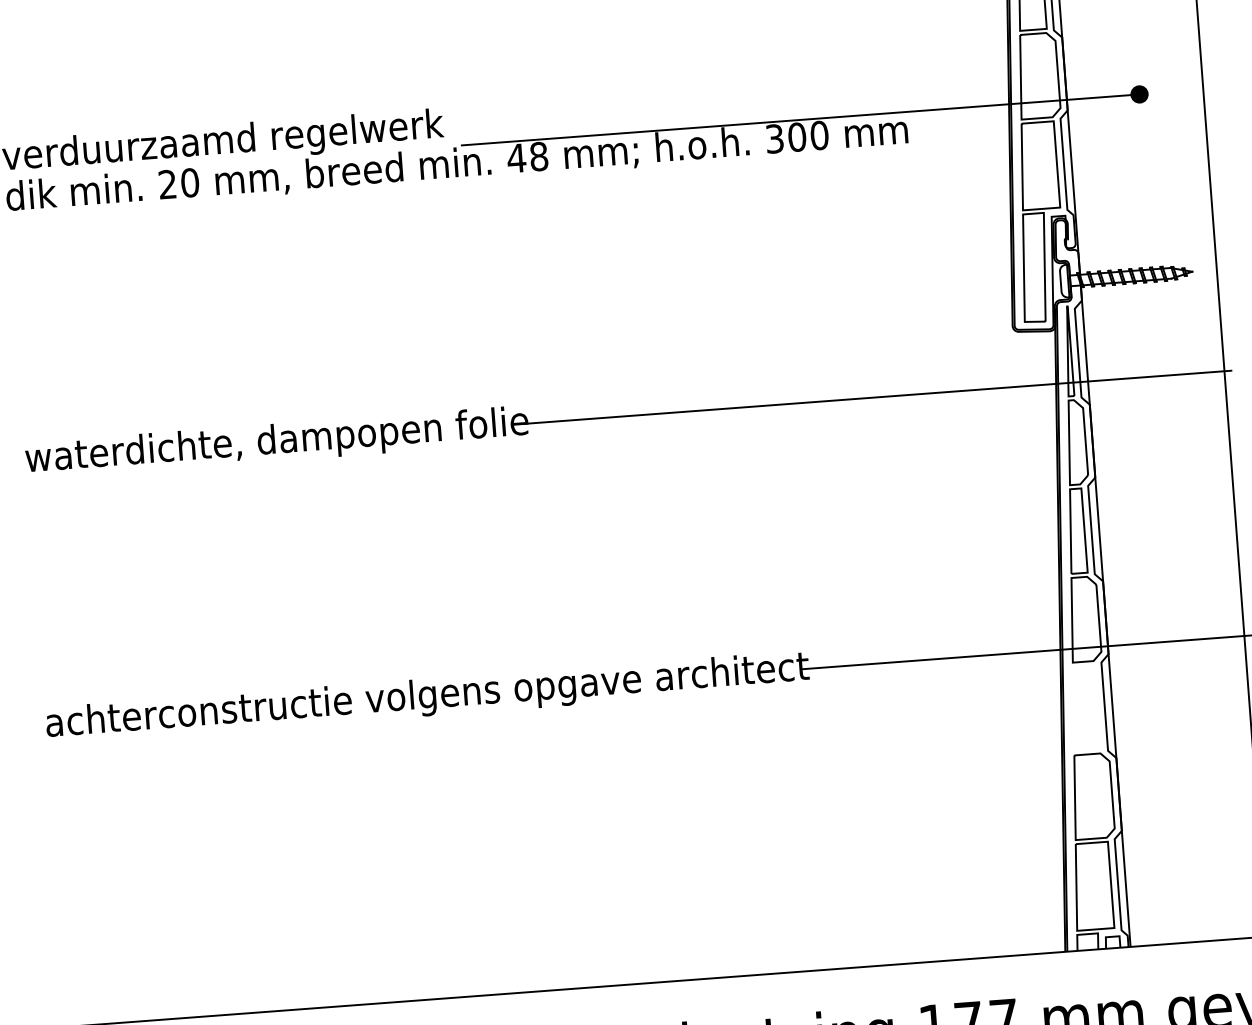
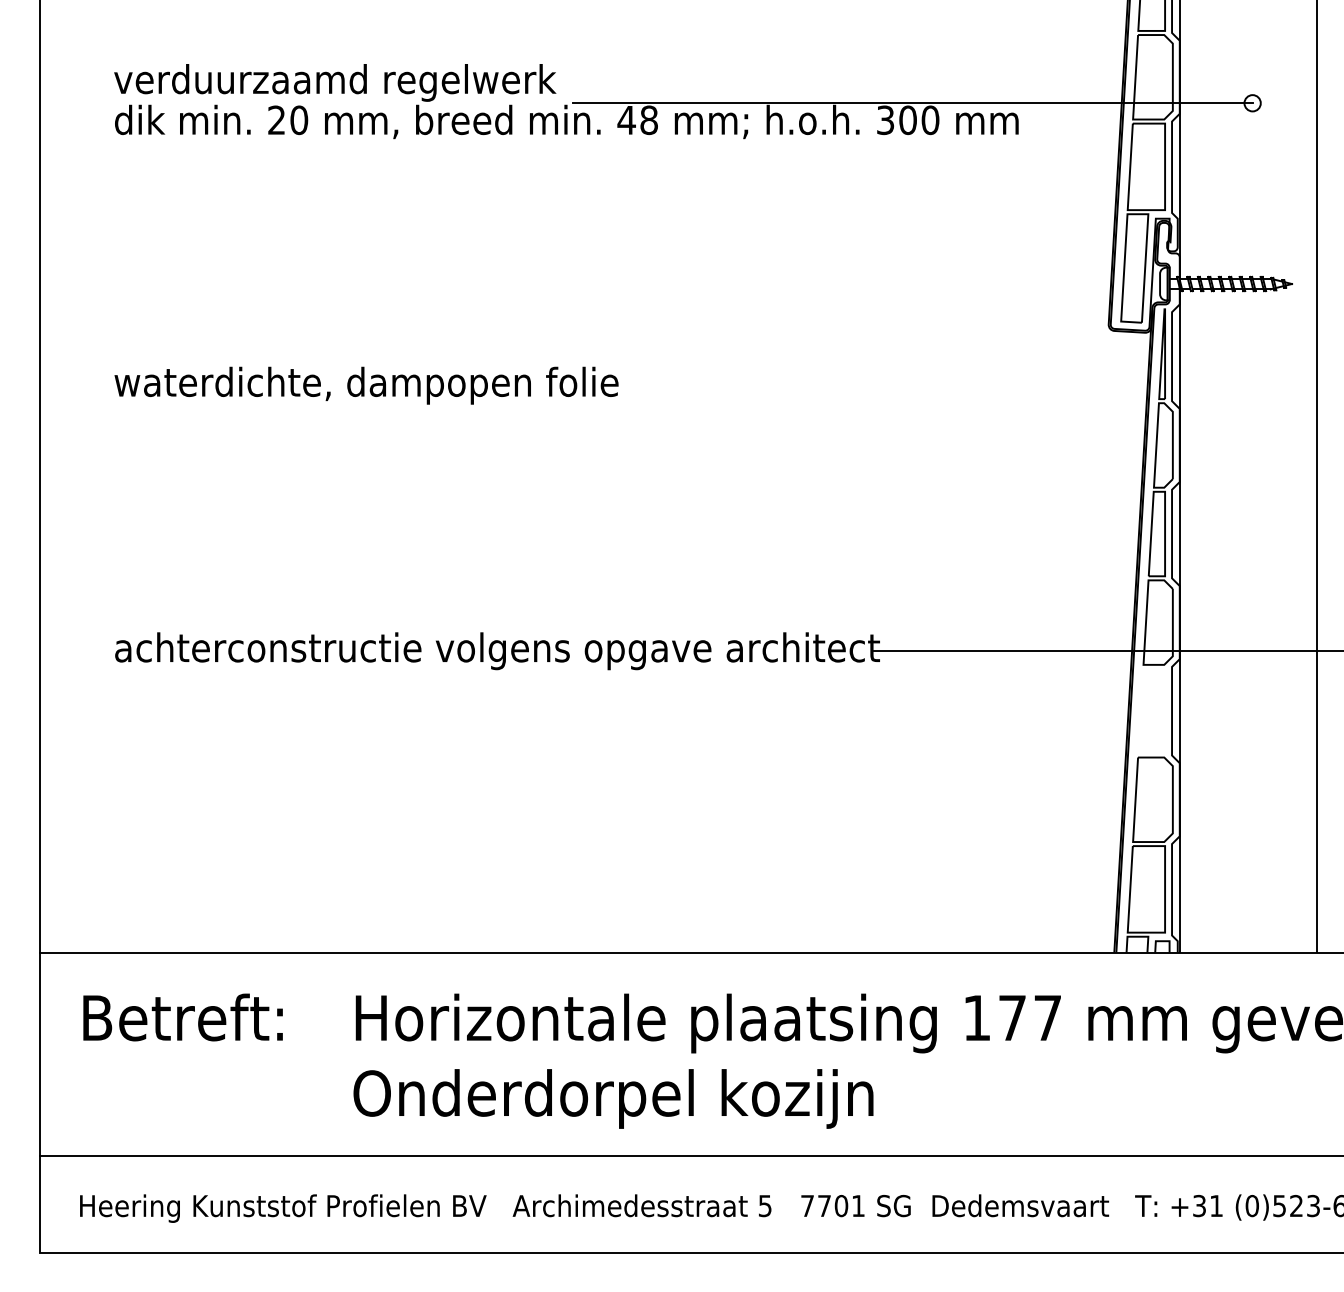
fill: (1139, 94) -> (1252, 103), removed
line: (878, 397) -> (969, 385), removed

